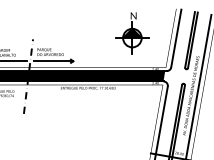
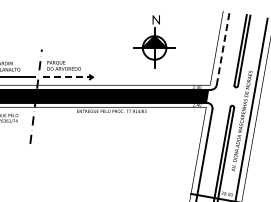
part: (132, 32) -> (154, 41), moved
line: (176, 38) -> (223, 48), solid -> dashed
line: (53, 61) -> (67, 77), solid -> dashed

